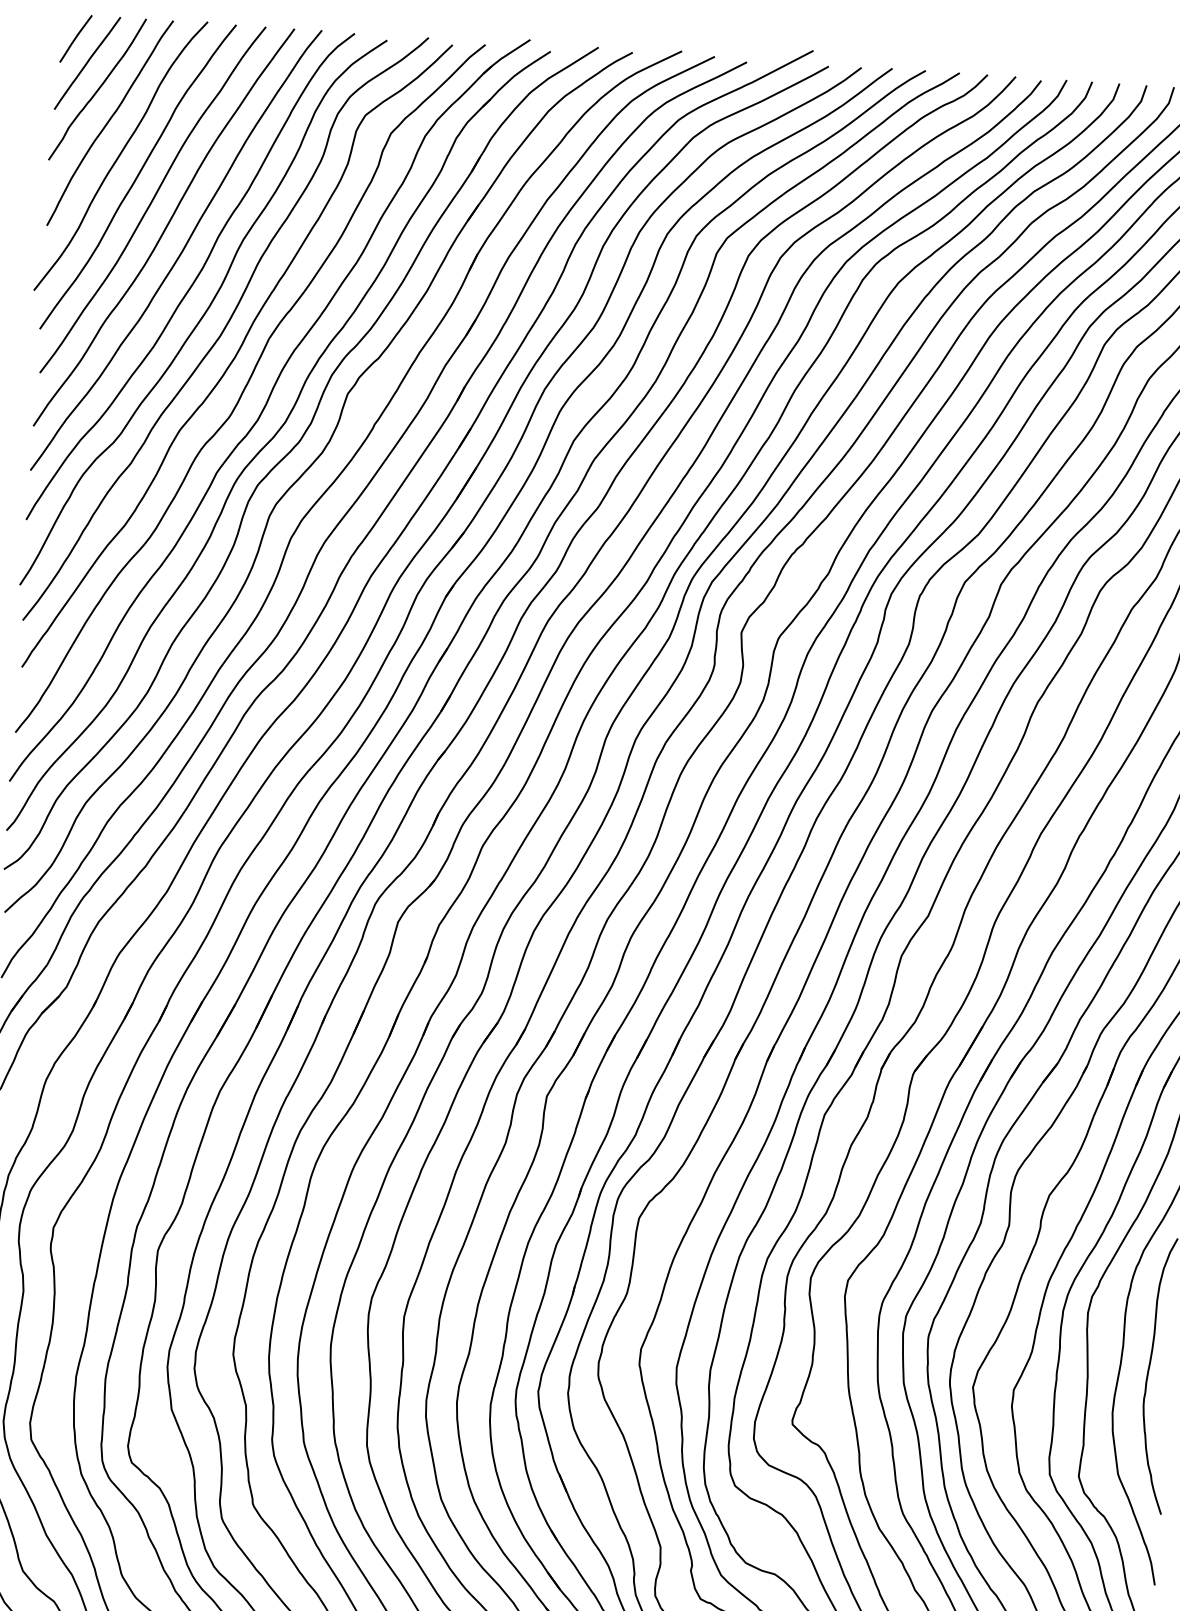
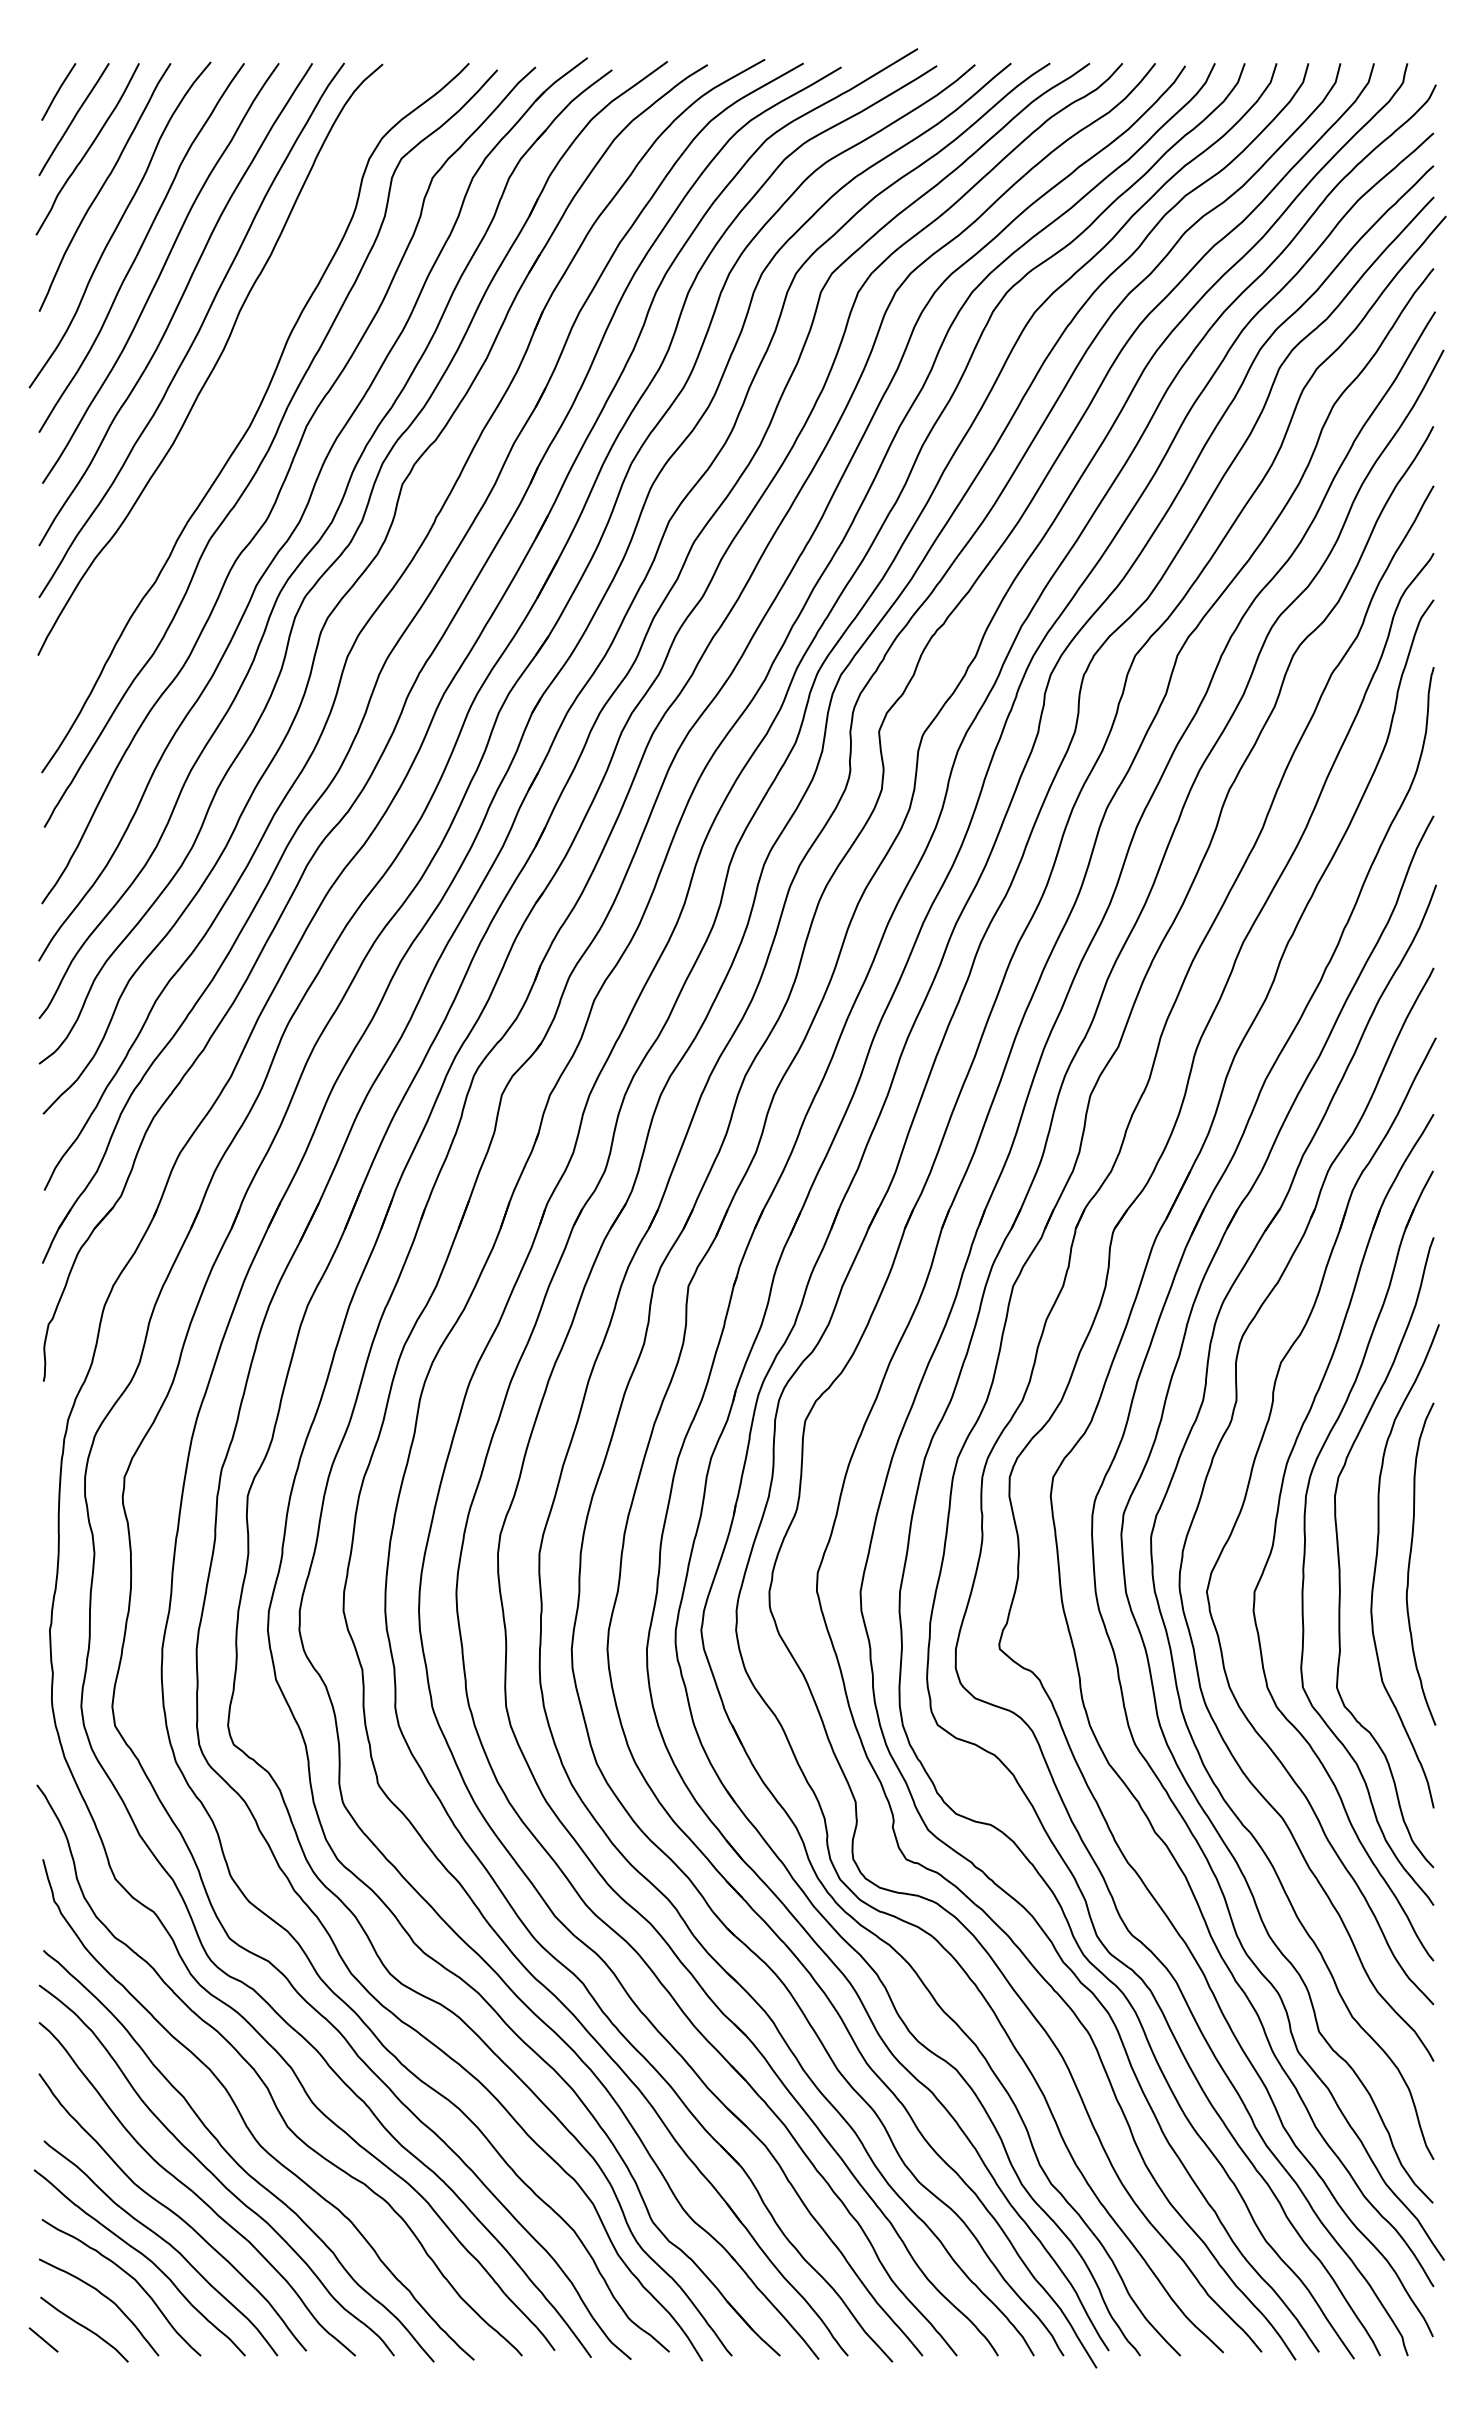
curve: (204, 312) -> (229, 400), removed

